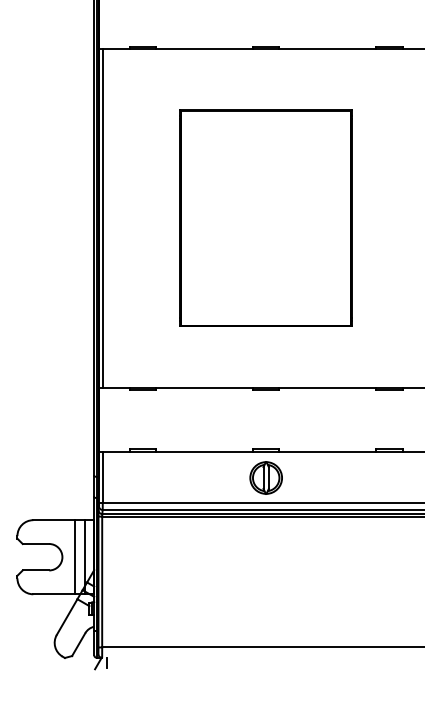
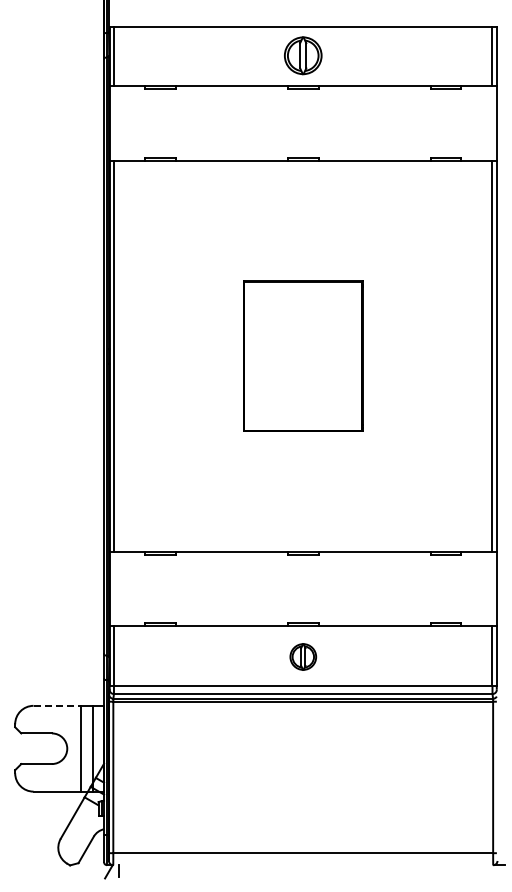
part: (266, 217) -> (303, 355), size x0.6
part: (266, 477) -> (303, 656), size x0.7
line: (53, 519) -> (57, 705), solid -> dashed

